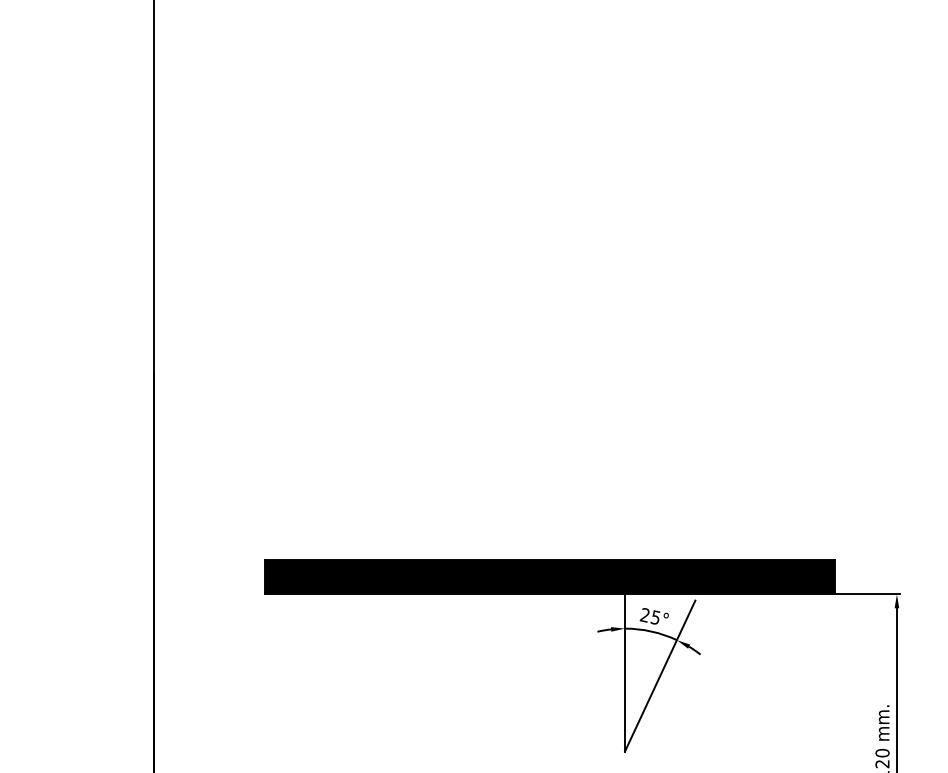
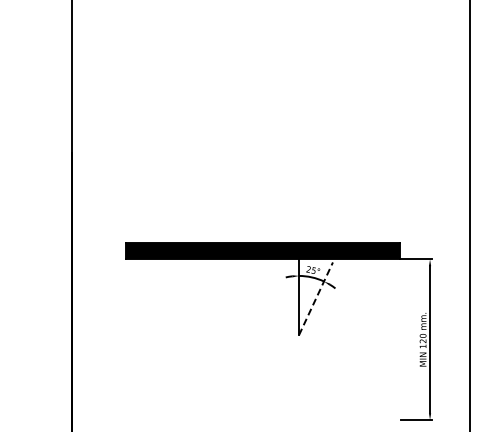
line: (661, 675) -> (316, 298), solid -> dashed

